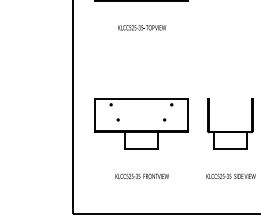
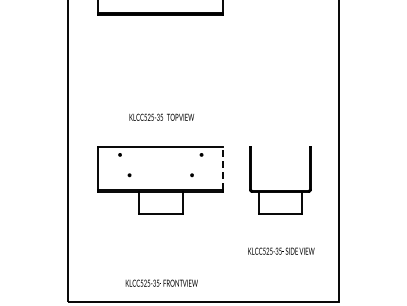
text: (141, 27) -> (161, 116), moved
line: (188, 114) -> (223, 168), solid -> dashed
text: (141, 175) -> (161, 282), moved

